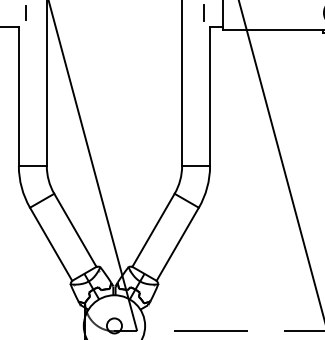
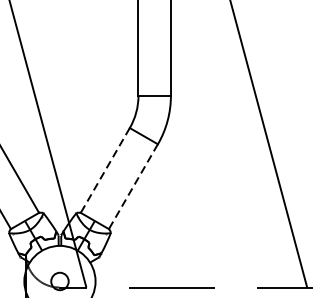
line: (153, 230) -> (105, 170), solid -> dashed
line: (177, 244) -> (133, 186), solid -> dashed

